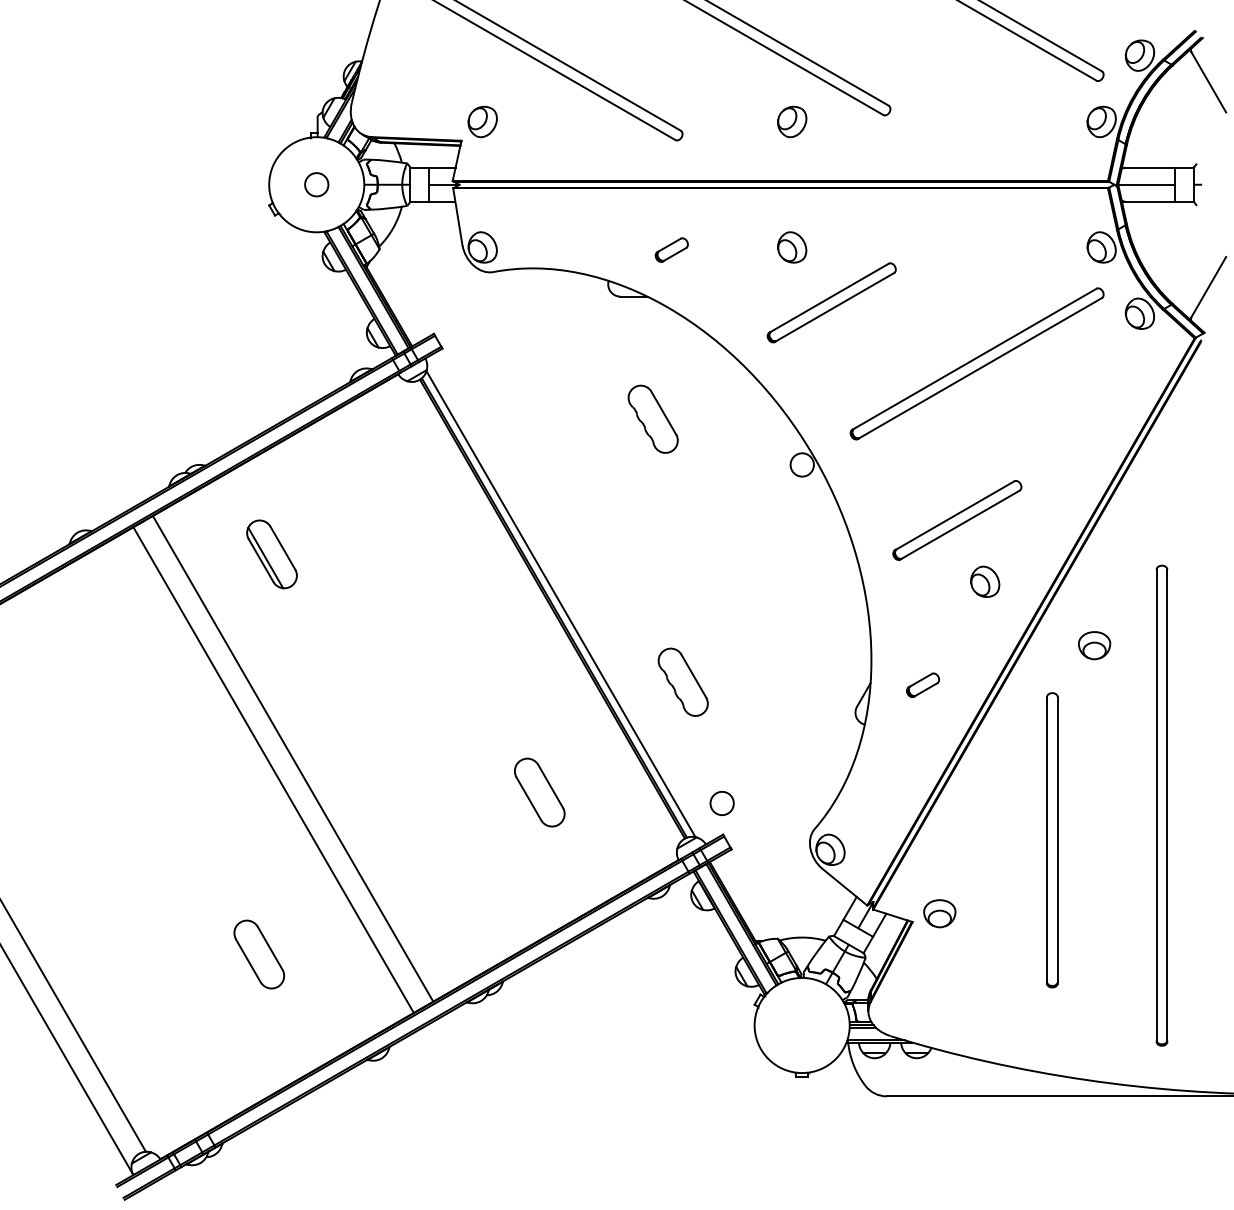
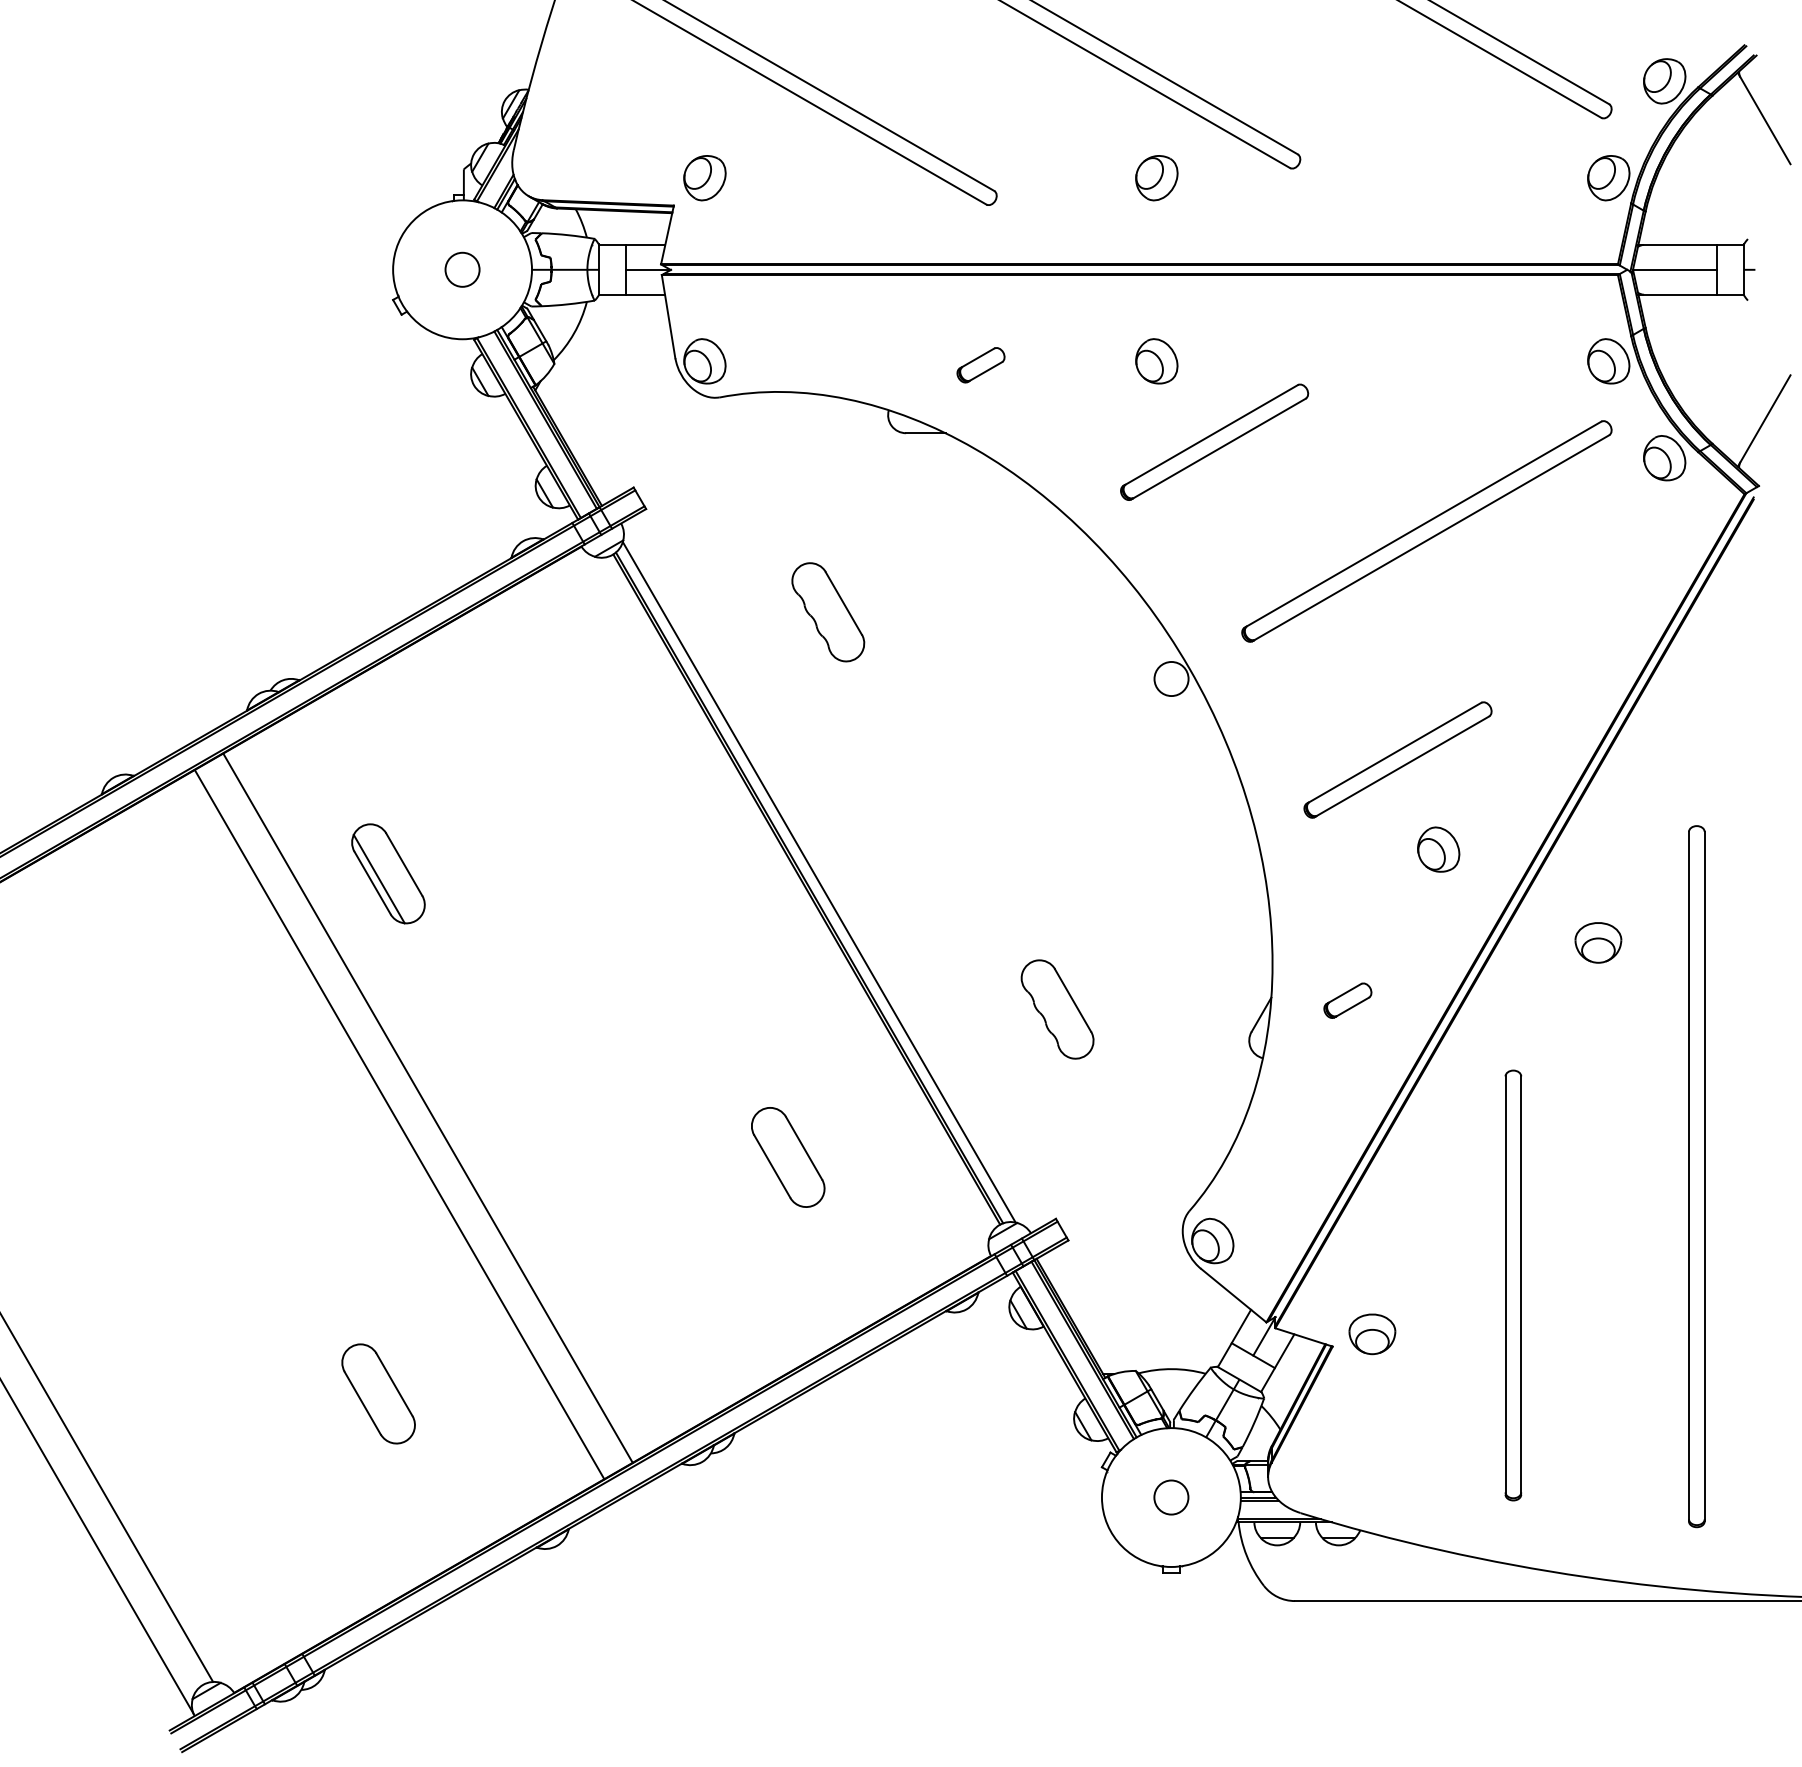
part: (652, 418) -> (827, 611), moved
part: (271, 554) -> (387, 874), moved
part: (682, 681) -> (1056, 1008), moved
circle: (721, 802) -> (1170, 1496), moved
part: (1052, 840) -> (1513, 1285), moved

